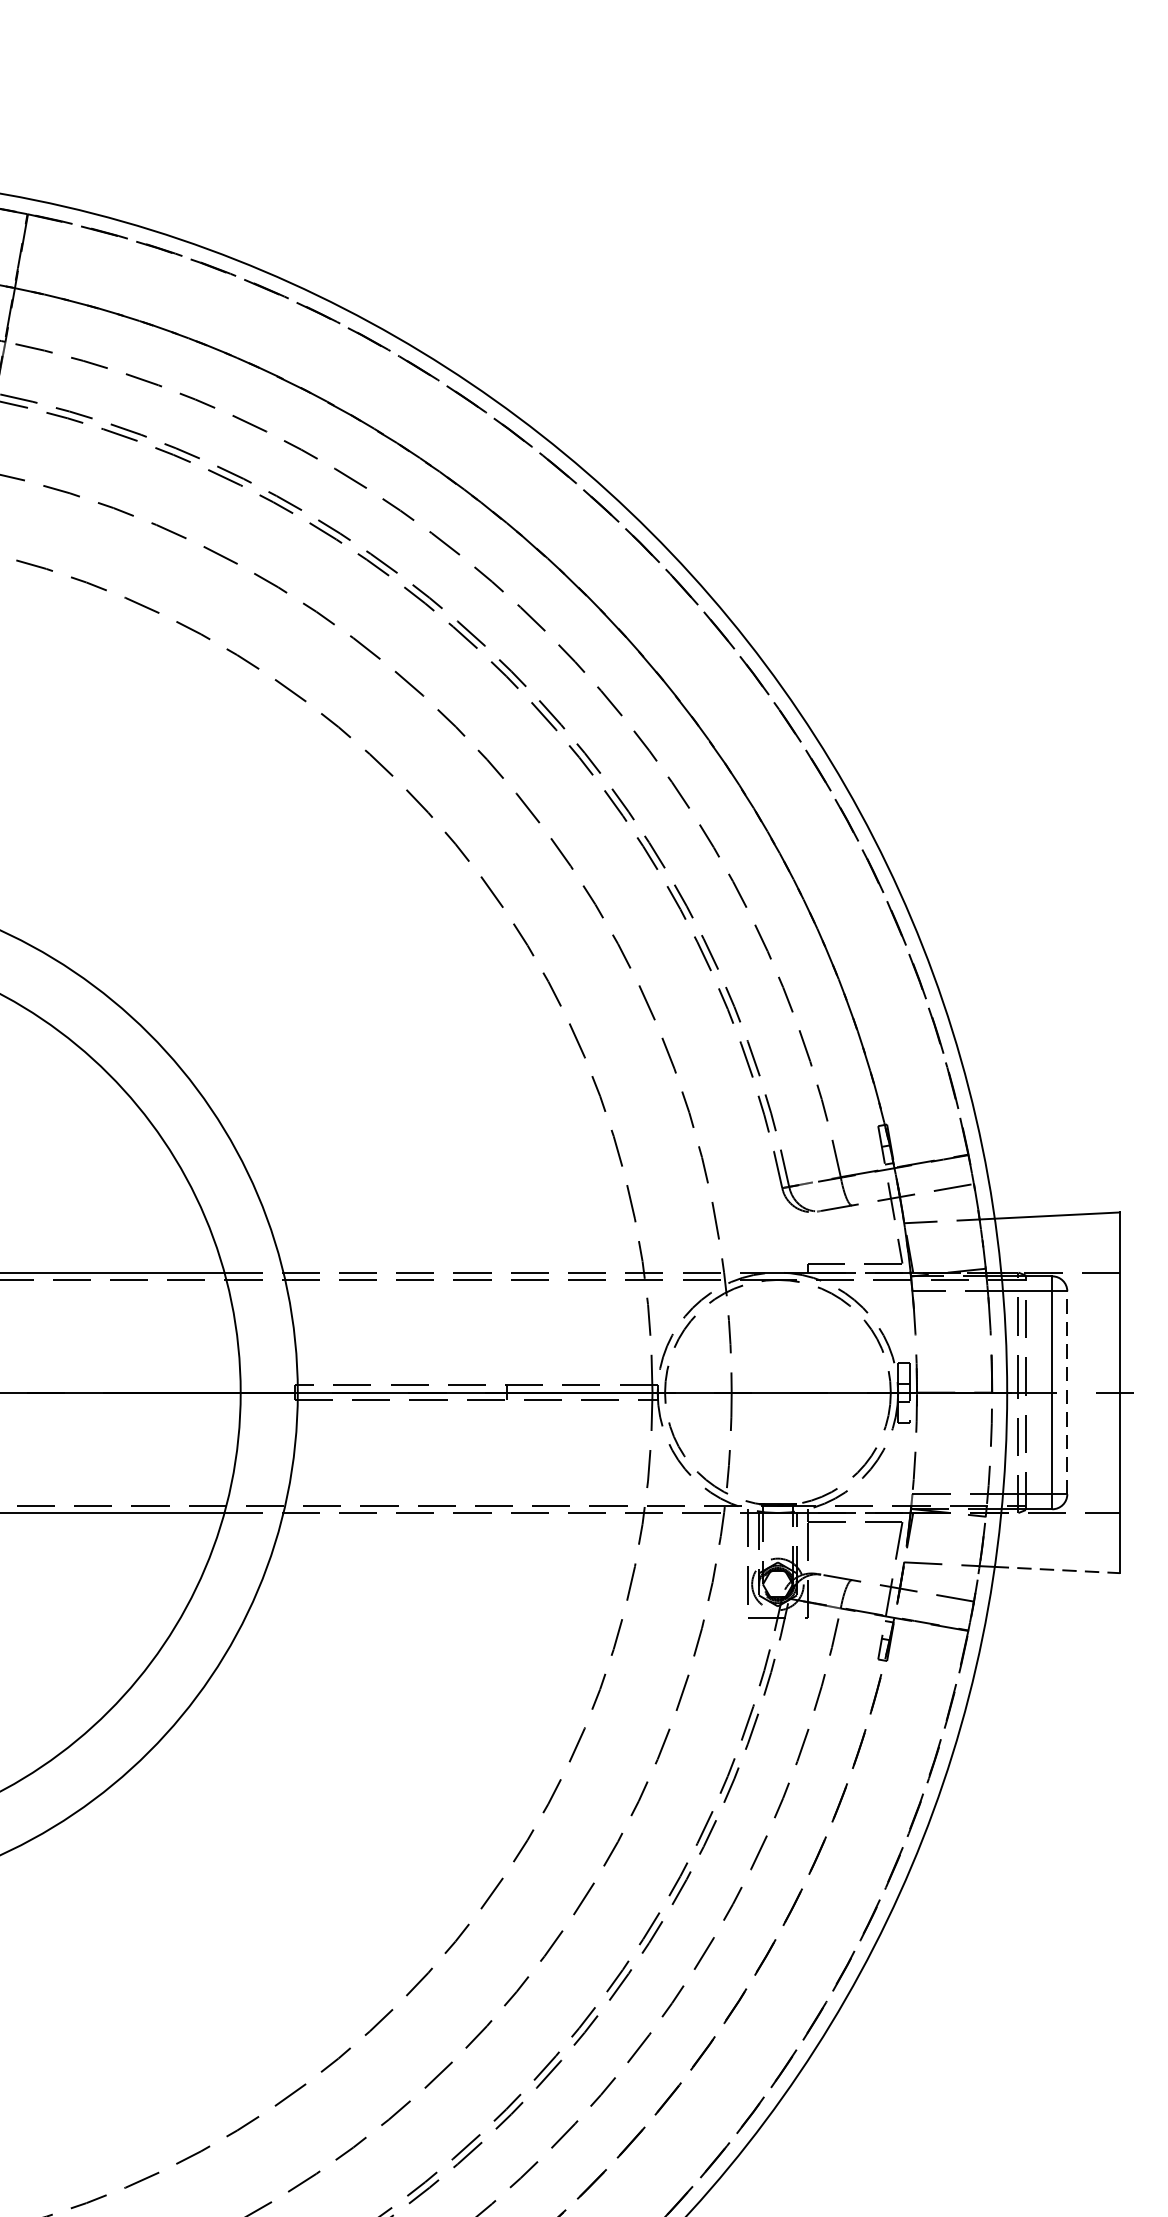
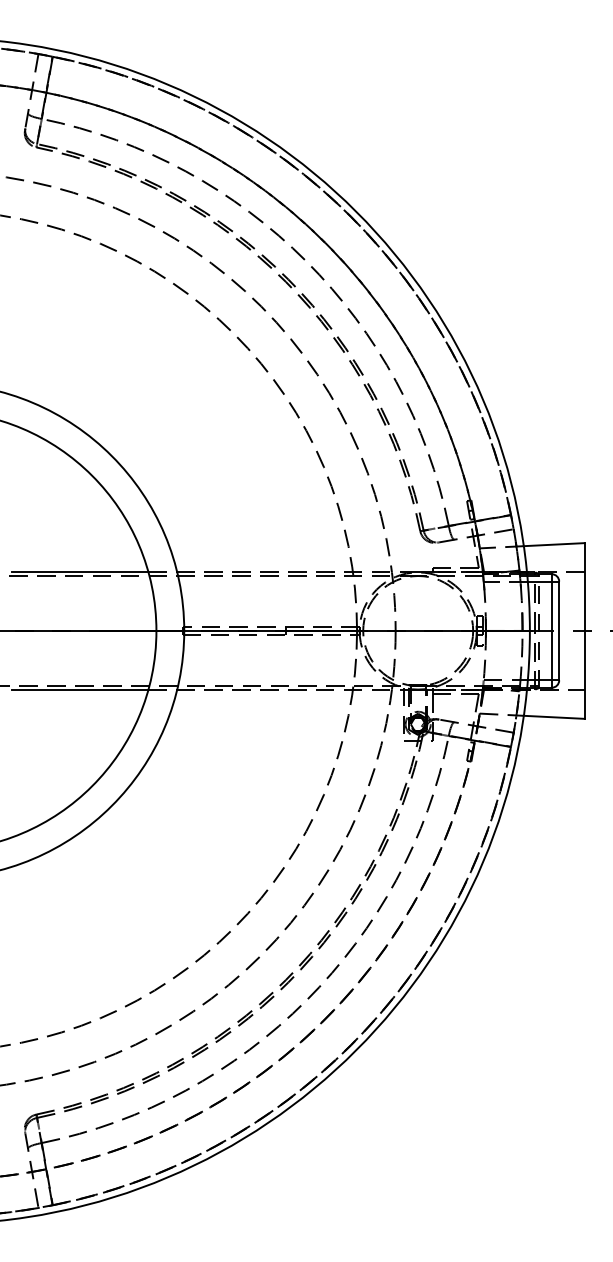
line: (1067, 1391) -> (559, 630), dashed -> solid
line: (1057, 1570) -> (554, 717), dashed -> solid

